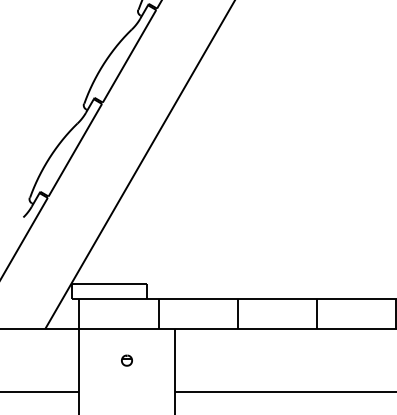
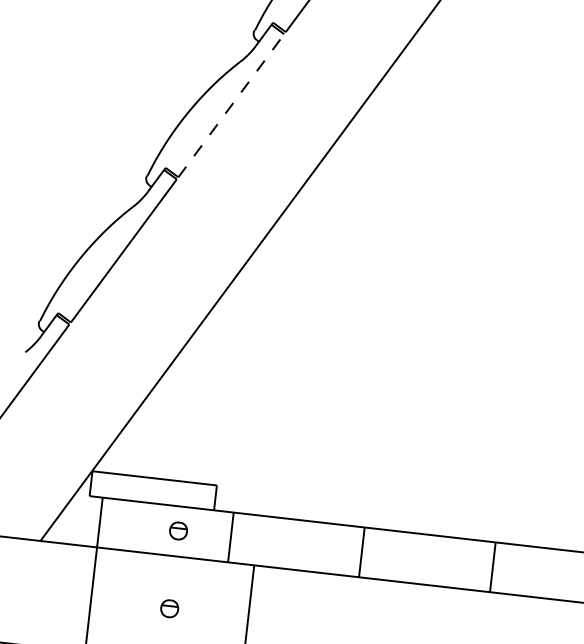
line: (129, 55) -> (231, 104), solid -> dashed
part: (126, 313) -> (177, 530), added

